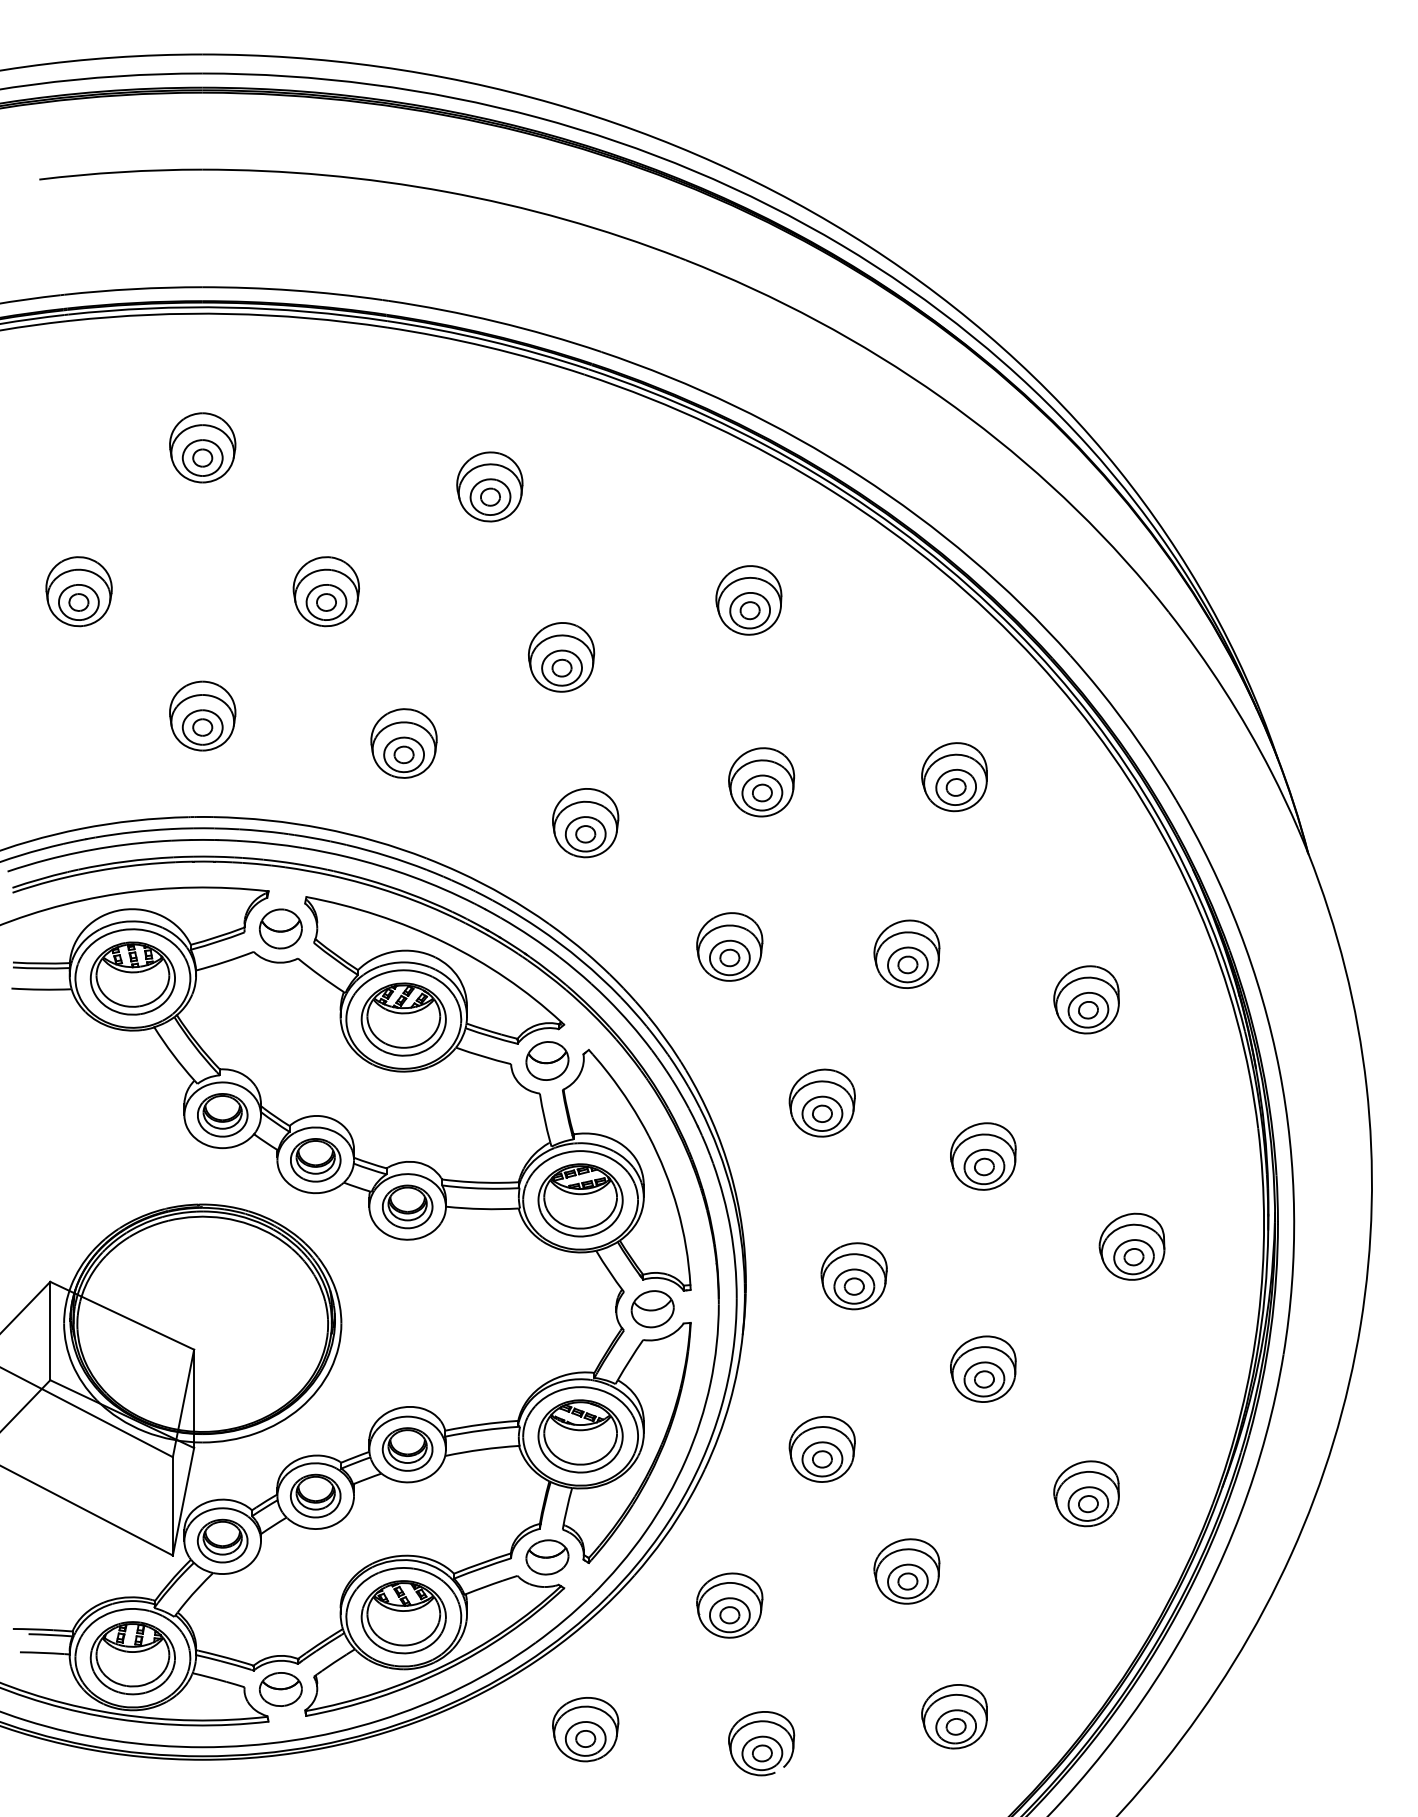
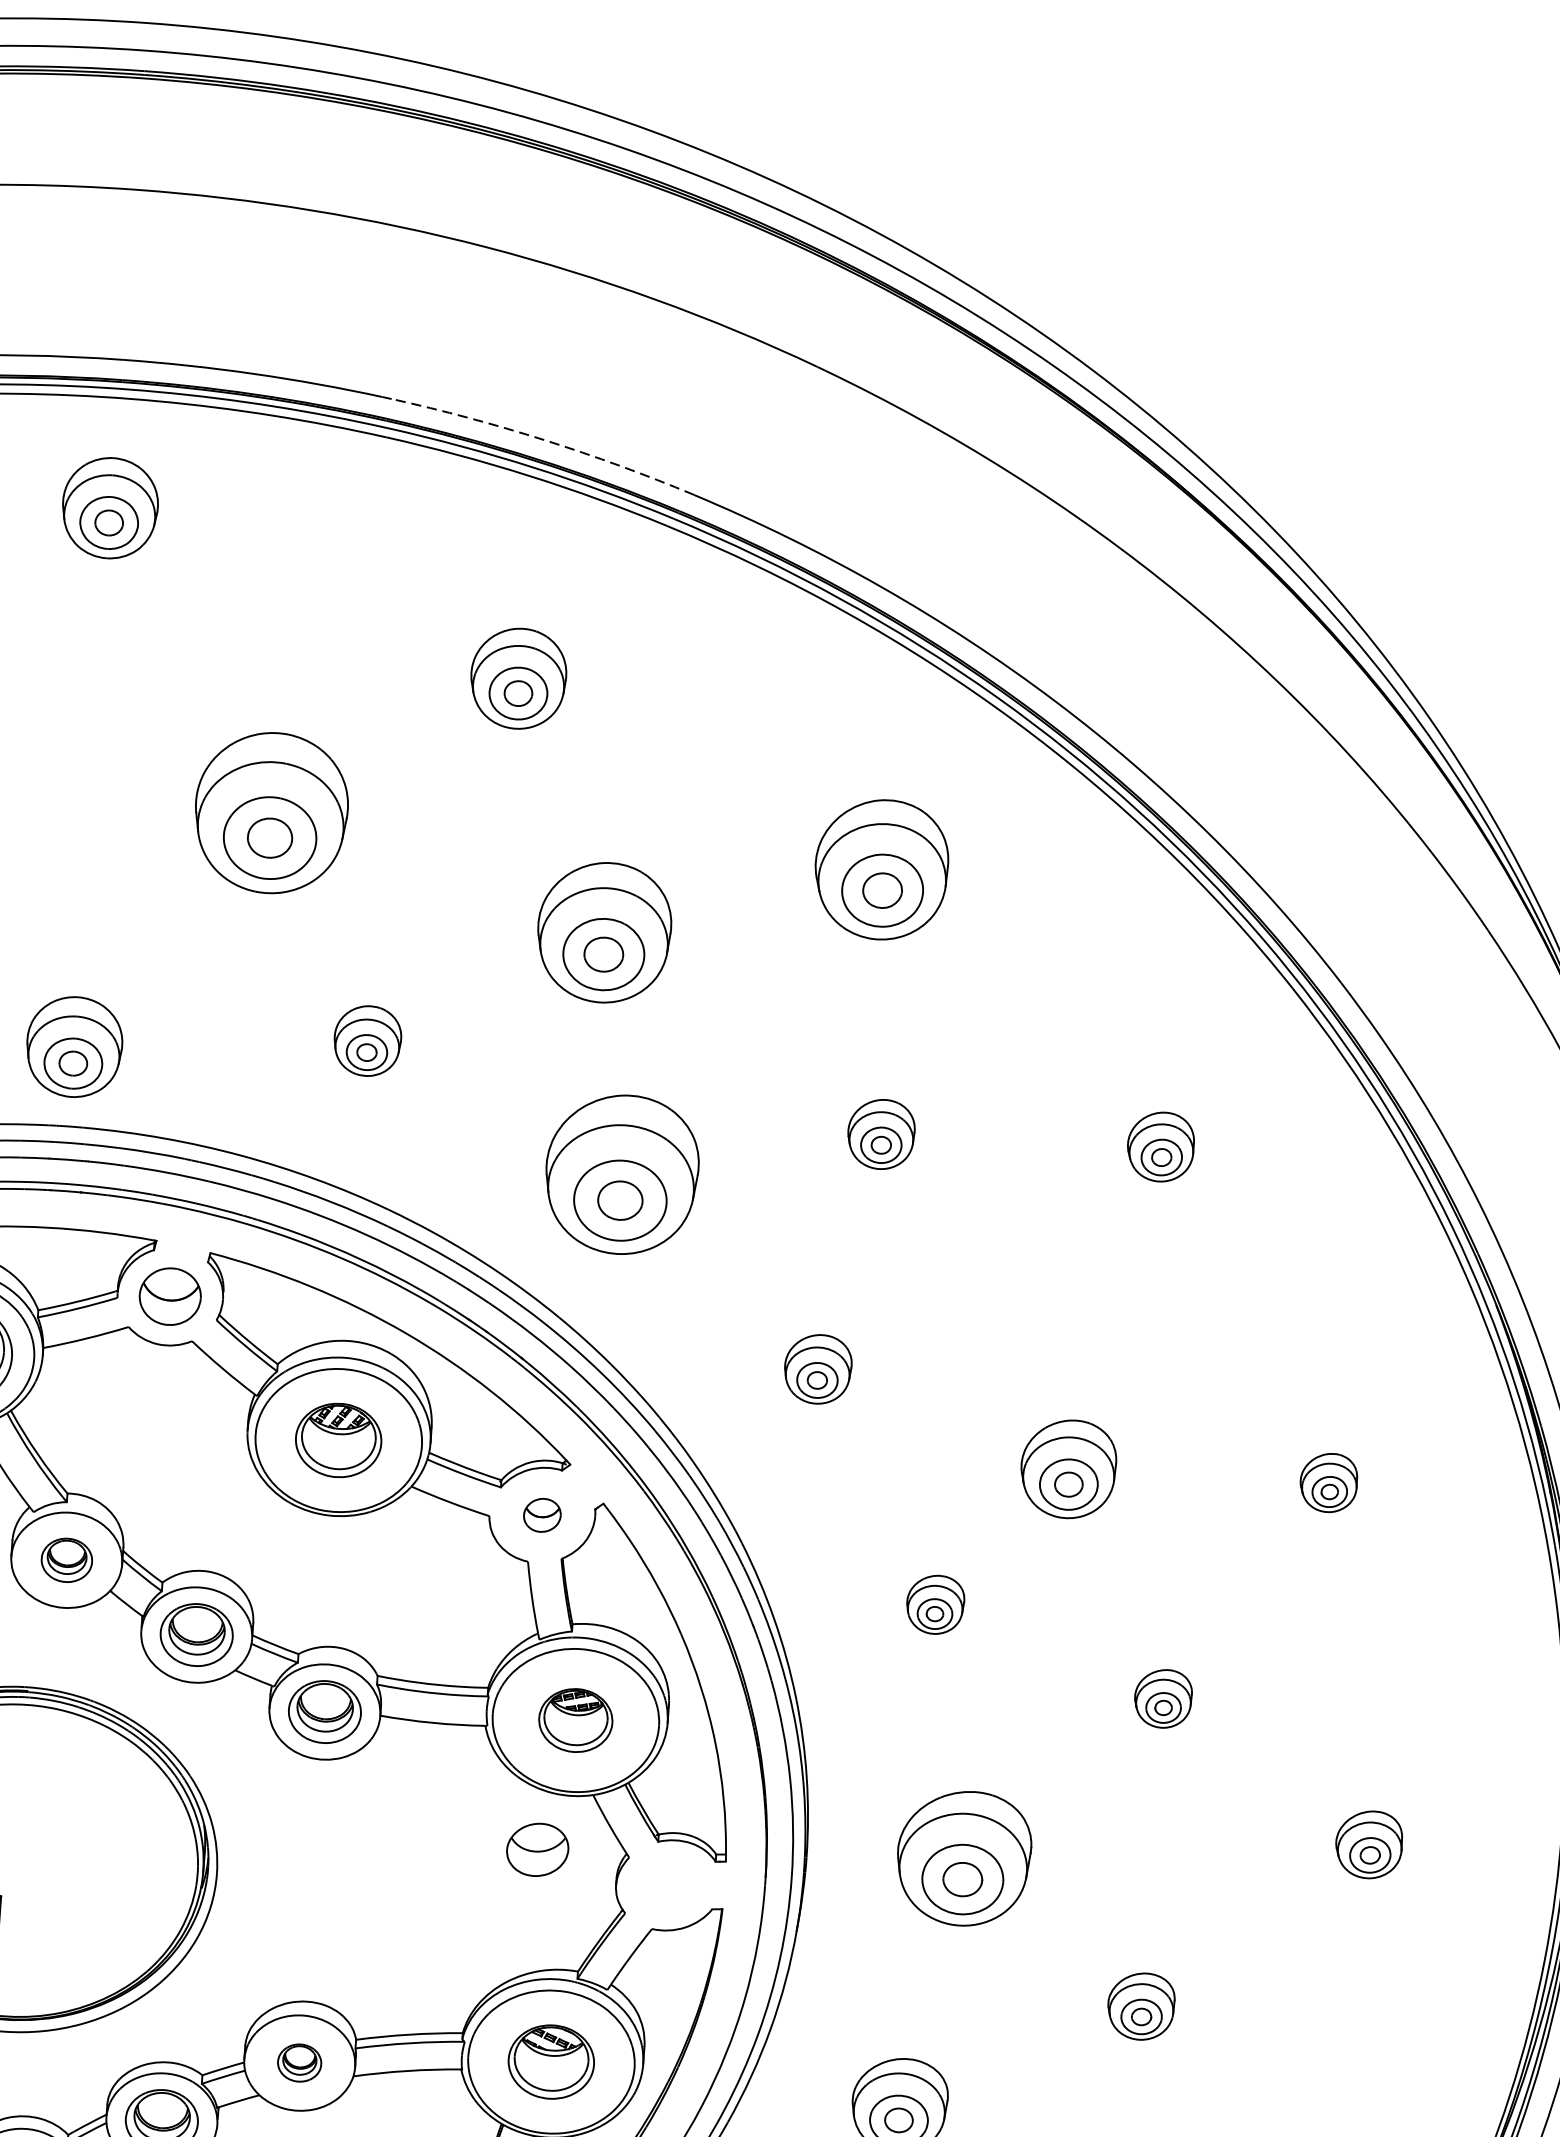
arc: (496, 321) -> (545, 439), solid -> dashed
part: (202, 447) -> (109, 507), moved
part: (325, 591) -> (269, 812), size x1.6
part: (748, 600) -> (881, 869), size x1.4
part: (561, 657) -> (604, 932), size x1.4
part: (202, 715) -> (74, 1046), moved
part: (403, 743) -> (366, 1040), size x0.7
part: (954, 777) -> (1160, 1147), size x0.7
part: (761, 782) -> (880, 1134), size x0.7
part: (585, 823) -> (622, 1175), size x1.6
part: (729, 946) -> (817, 1368), size x0.7
part: (906, 953) -> (1068, 1467), moved
part: (1086, 999) -> (1328, 1482), size x0.6
part: (403, 1019) -> (338, 1440), size x0.7
part: (547, 1060) -> (542, 1514), size x0.6
part: (821, 1102) -> (934, 1603), size x0.6
part: (222, 1115) -> (66, 1560), size x0.7
part: (983, 1156) -> (1163, 1698), size x0.6
part: (580, 1200) -> (575, 1720), size x0.6
part: (1131, 1246) -> (1368, 1844), size x0.7
part: (853, 1276) -> (962, 1858), size x1.4
part: (652, 1309) -> (537, 1850), moved
part: (983, 1368) -> (1141, 2005), size x0.7
part: (580, 1436) -> (551, 2062), size x0.7
part: (407, 1449) -> (299, 2063), size x0.6

